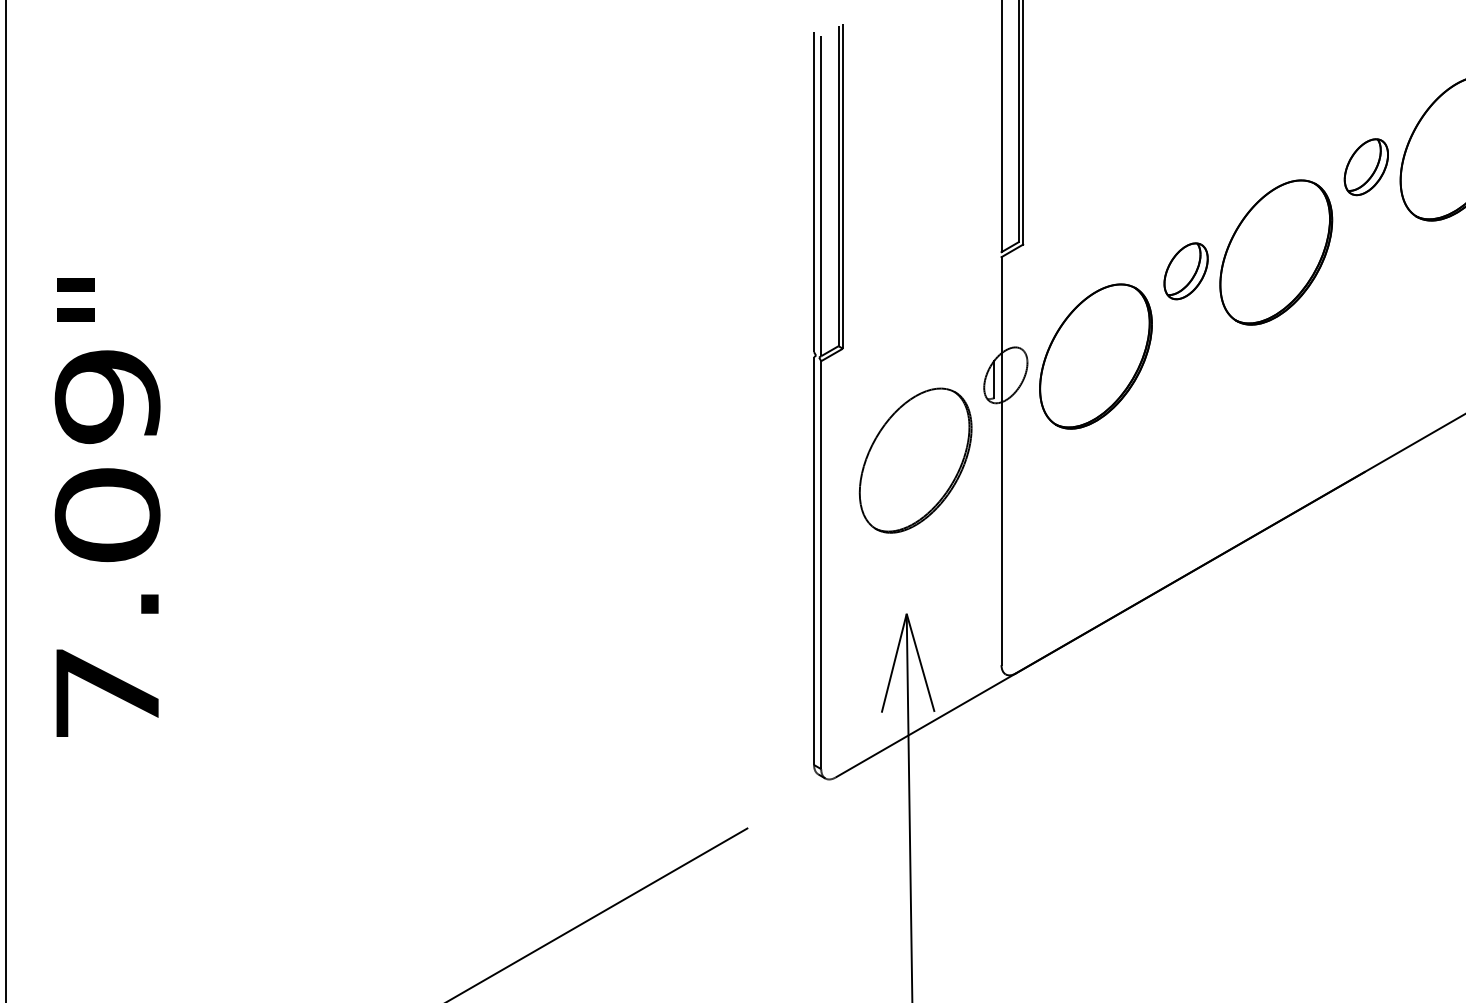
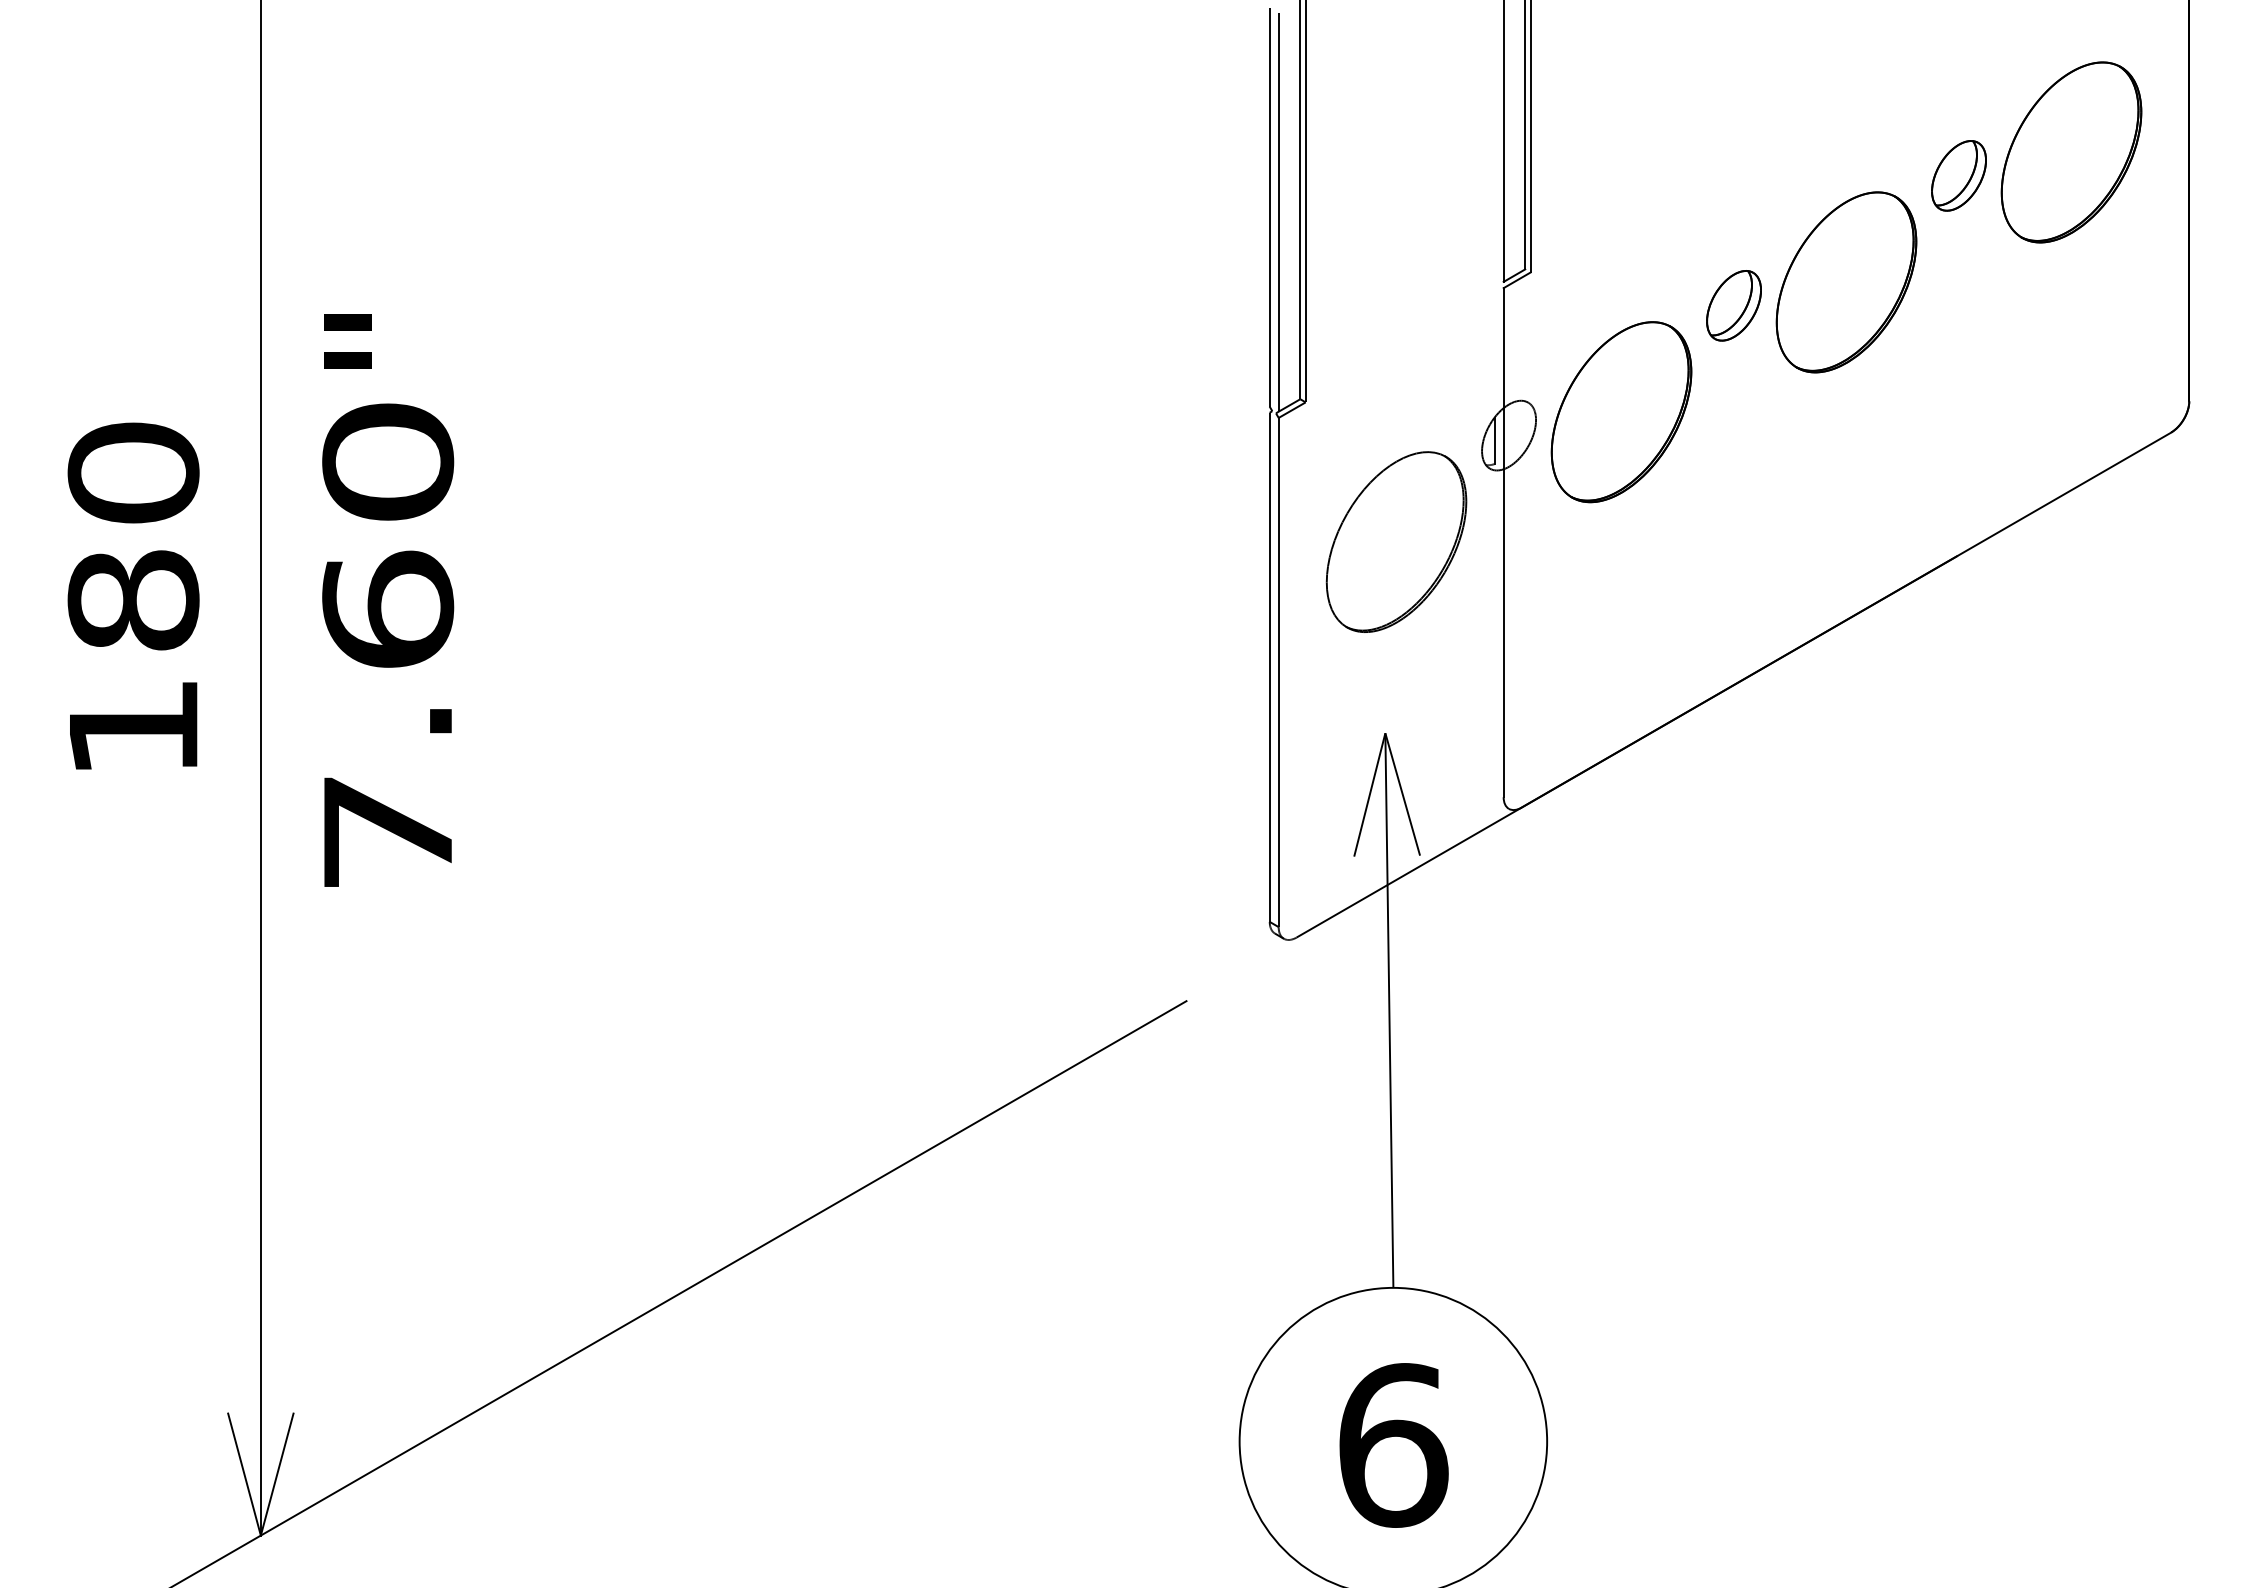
text: (107, 455) -> (388, 535), 7.09 -> 7.60

